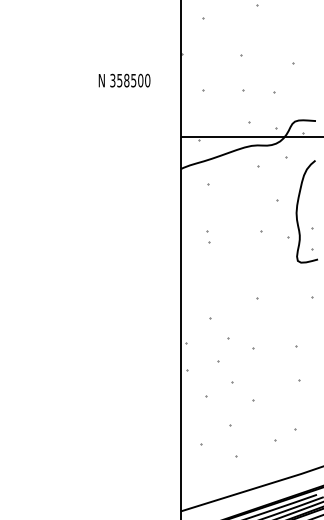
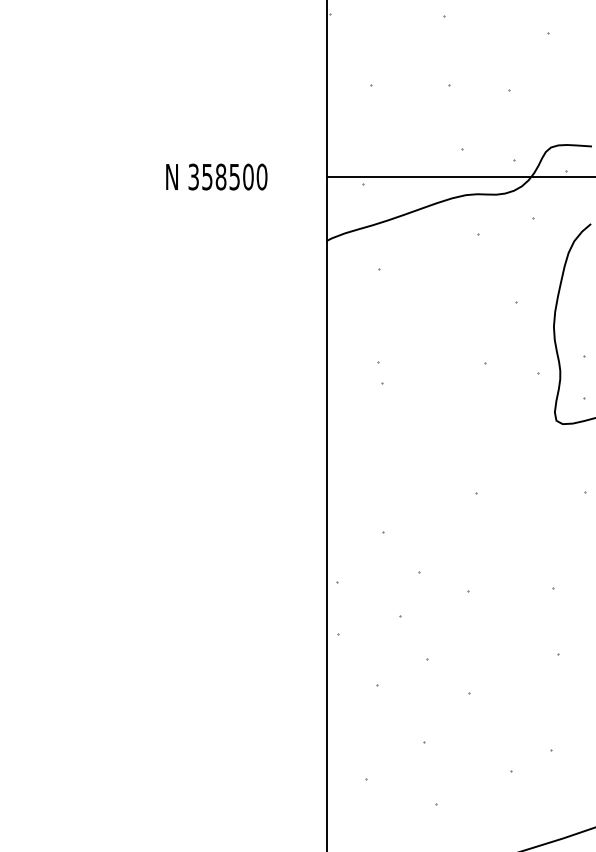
text: (124, 80) -> (216, 176), moved

